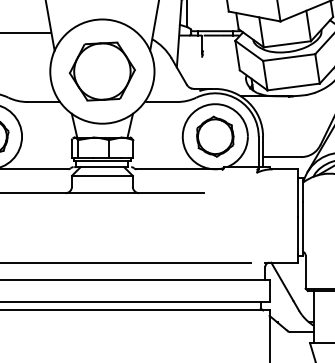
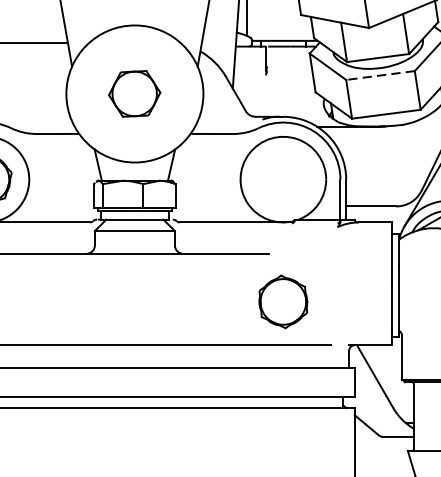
line: (288, 57) -> (379, 75), solid -> dashed
part: (101, 71) -> (133, 93), size x0.6
part: (215, 136) -> (283, 301), moved

